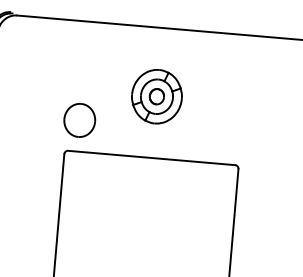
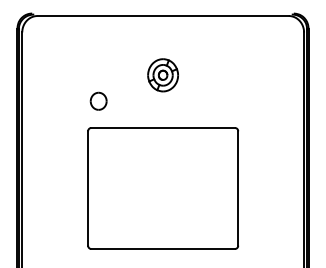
part: (156, 96) -> (162, 75), size x0.7
part: (79, 120) -> (98, 101), size x0.6

